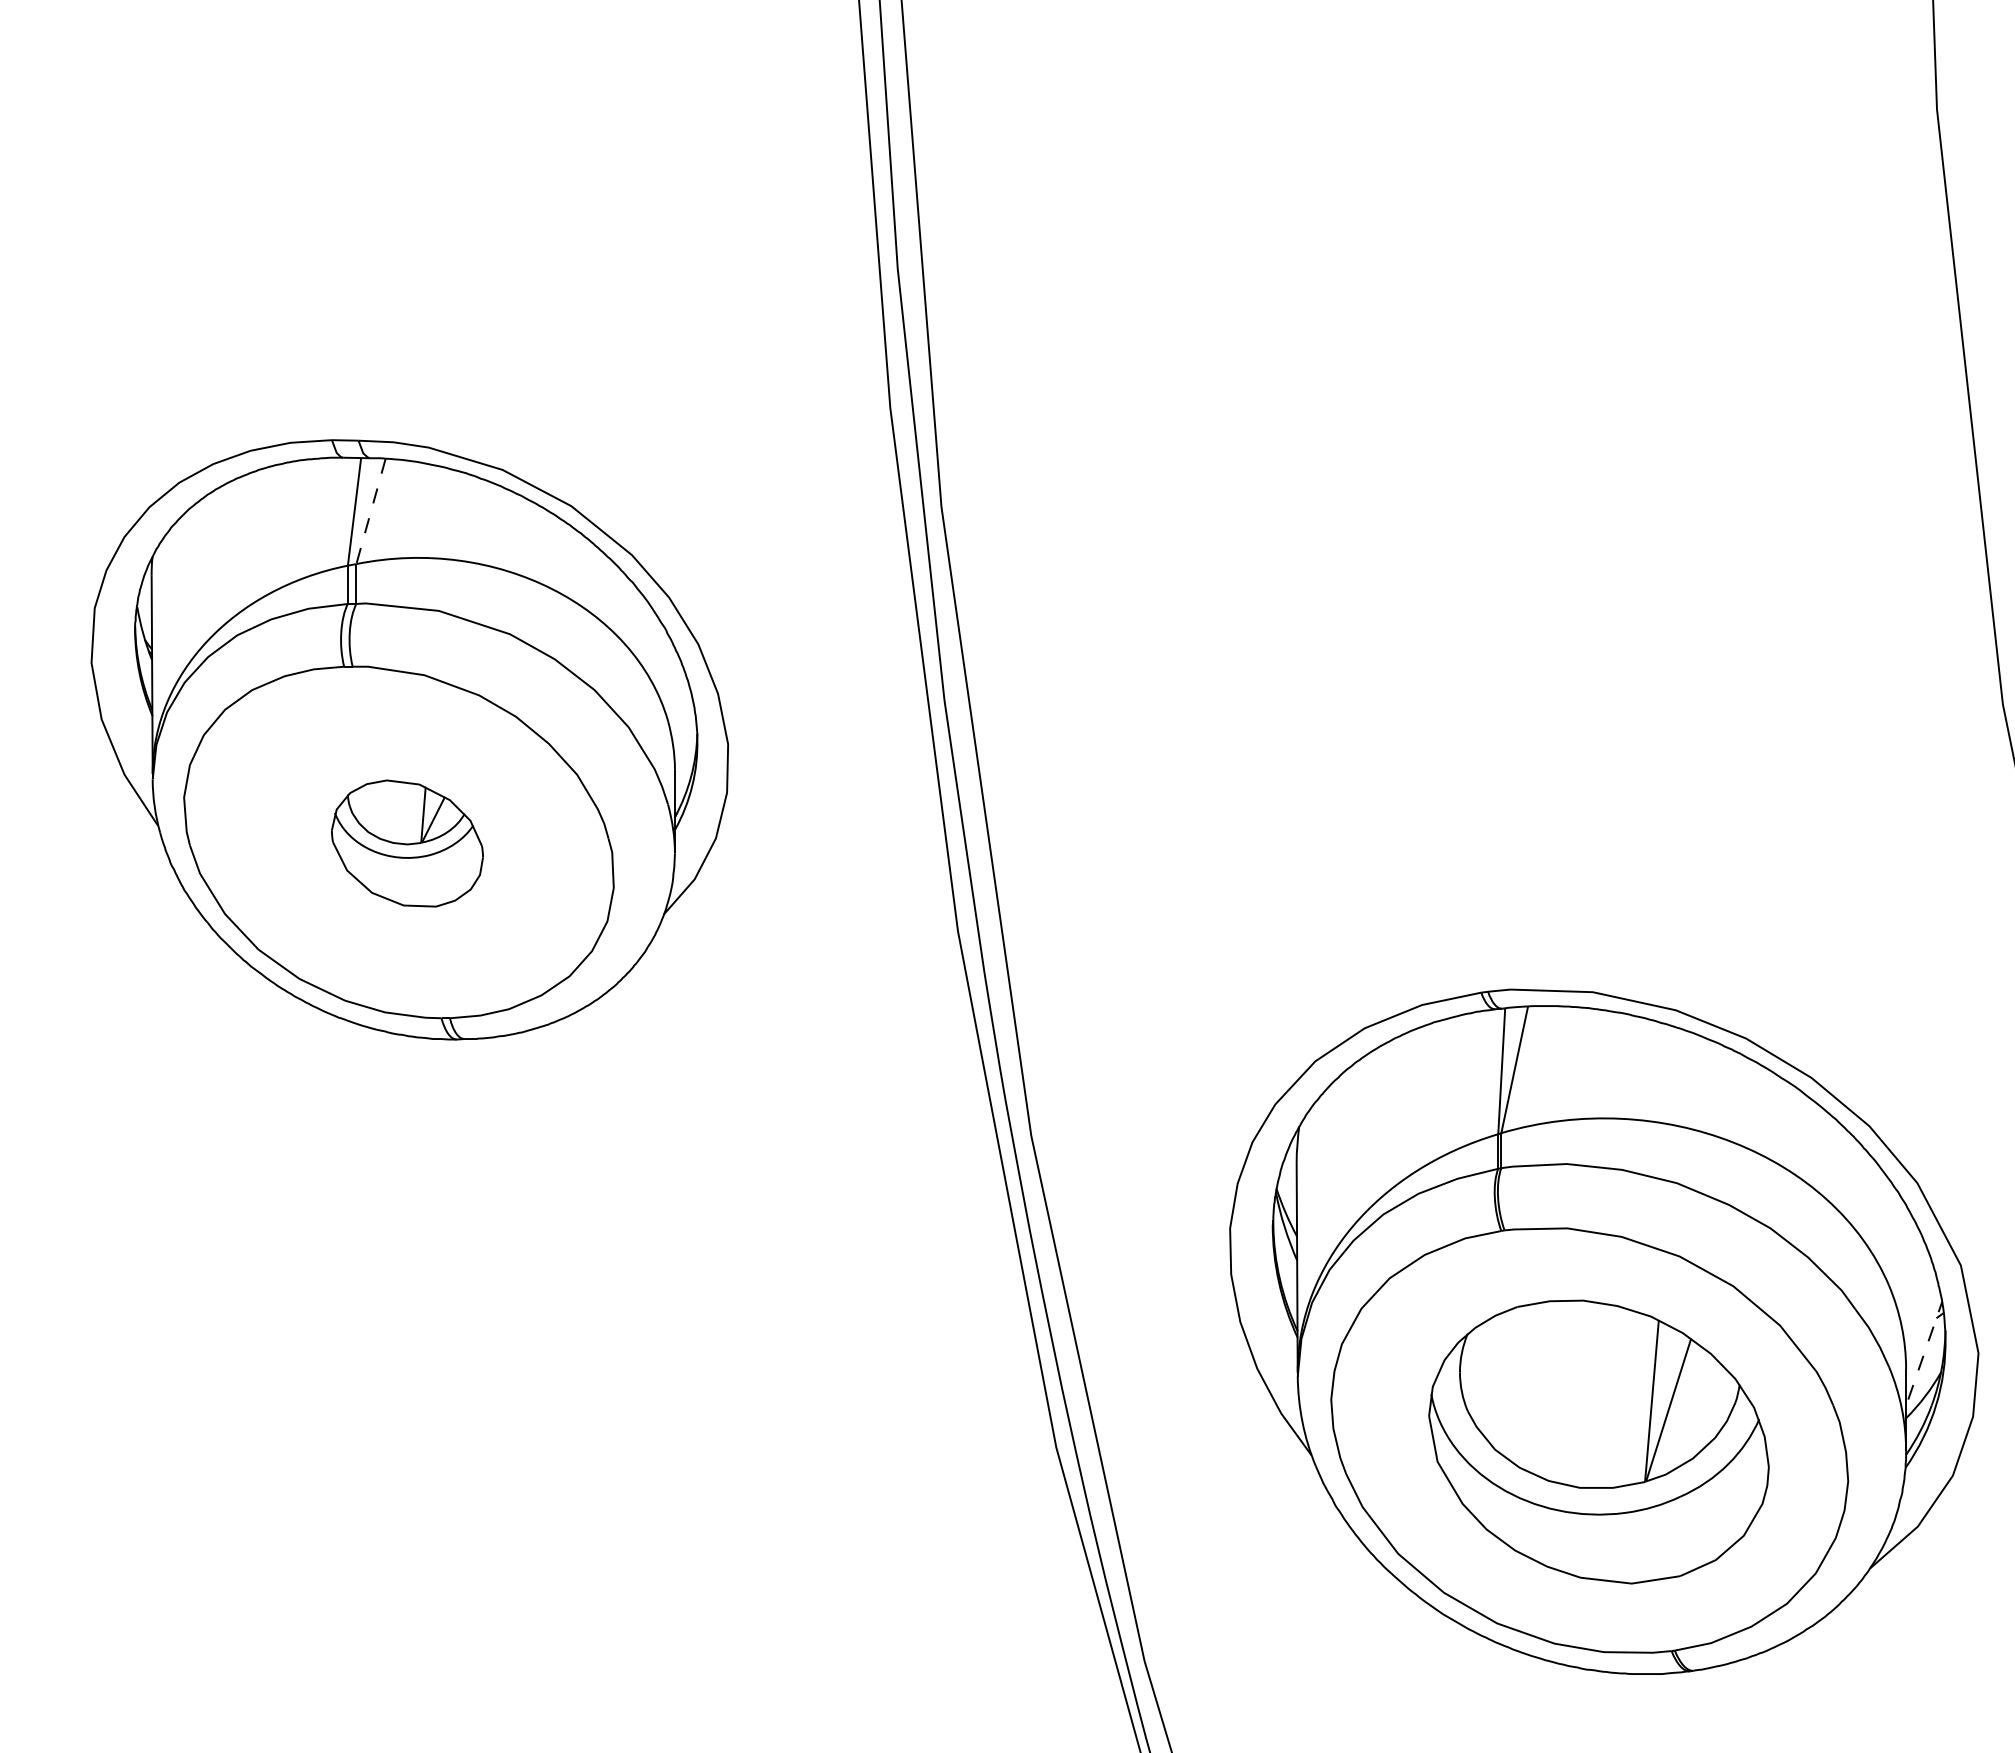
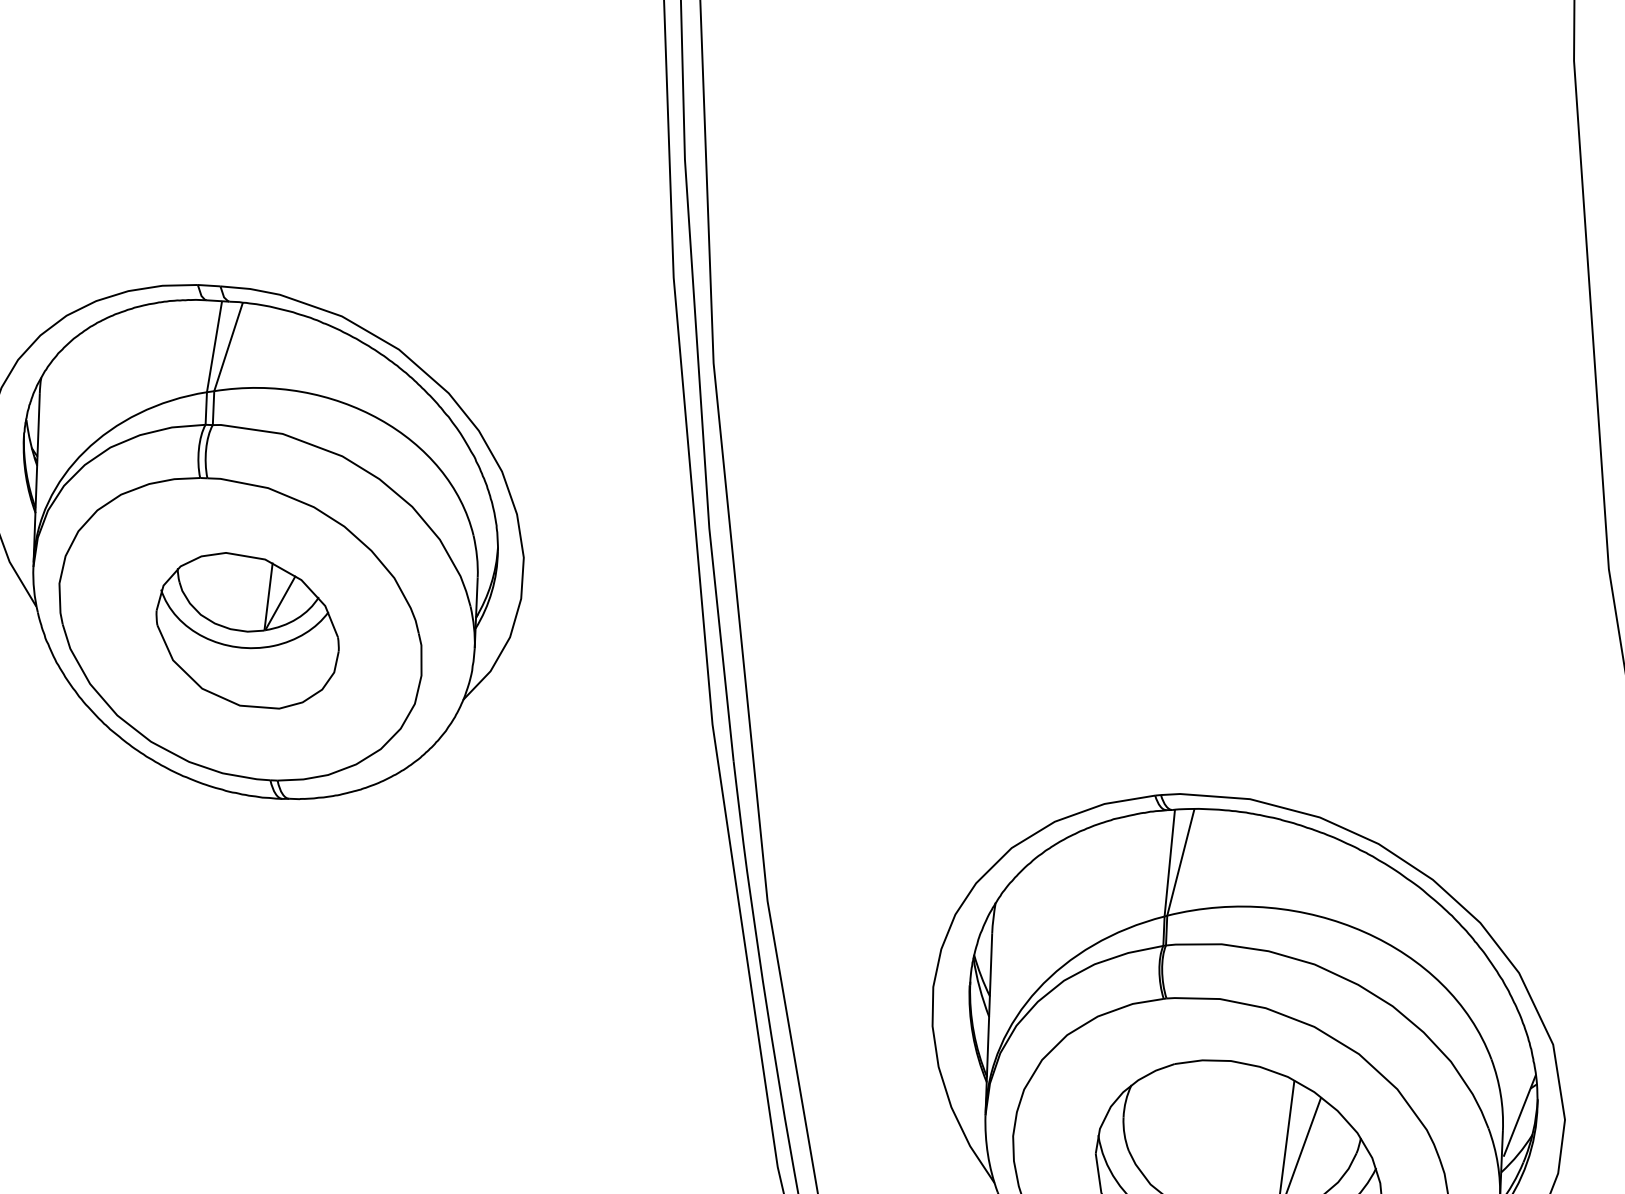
line: (371, 511) -> (228, 347), dashed -> solid
part: (407, 843) -> (247, 630), size x1.43
line: (1925, 1350) -> (1520, 1115), dashed -> solid

